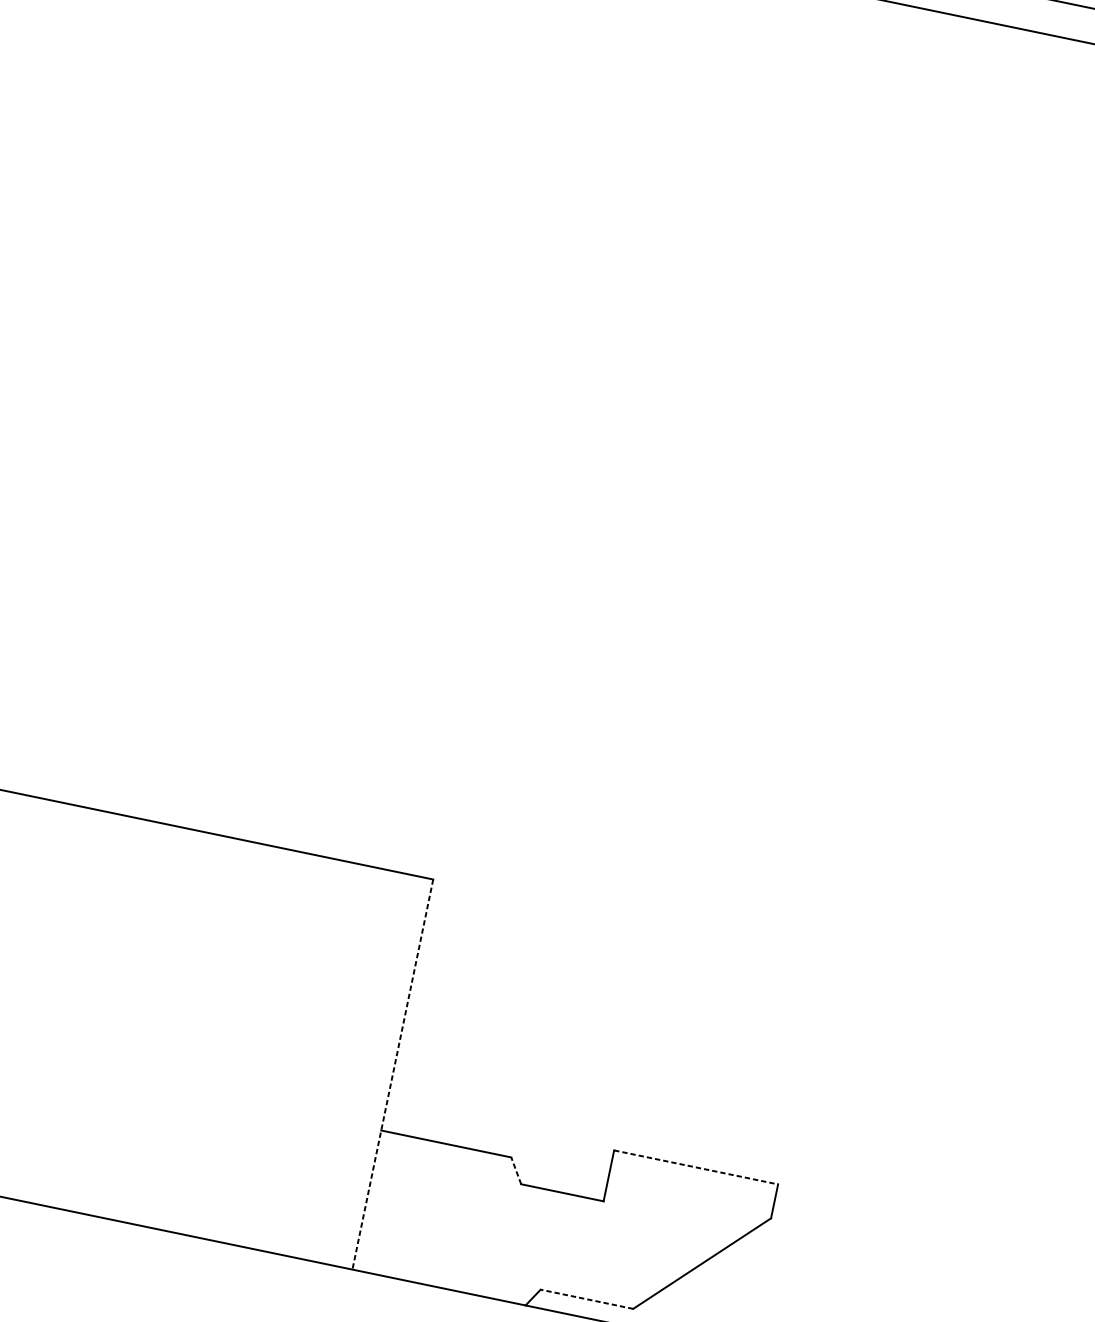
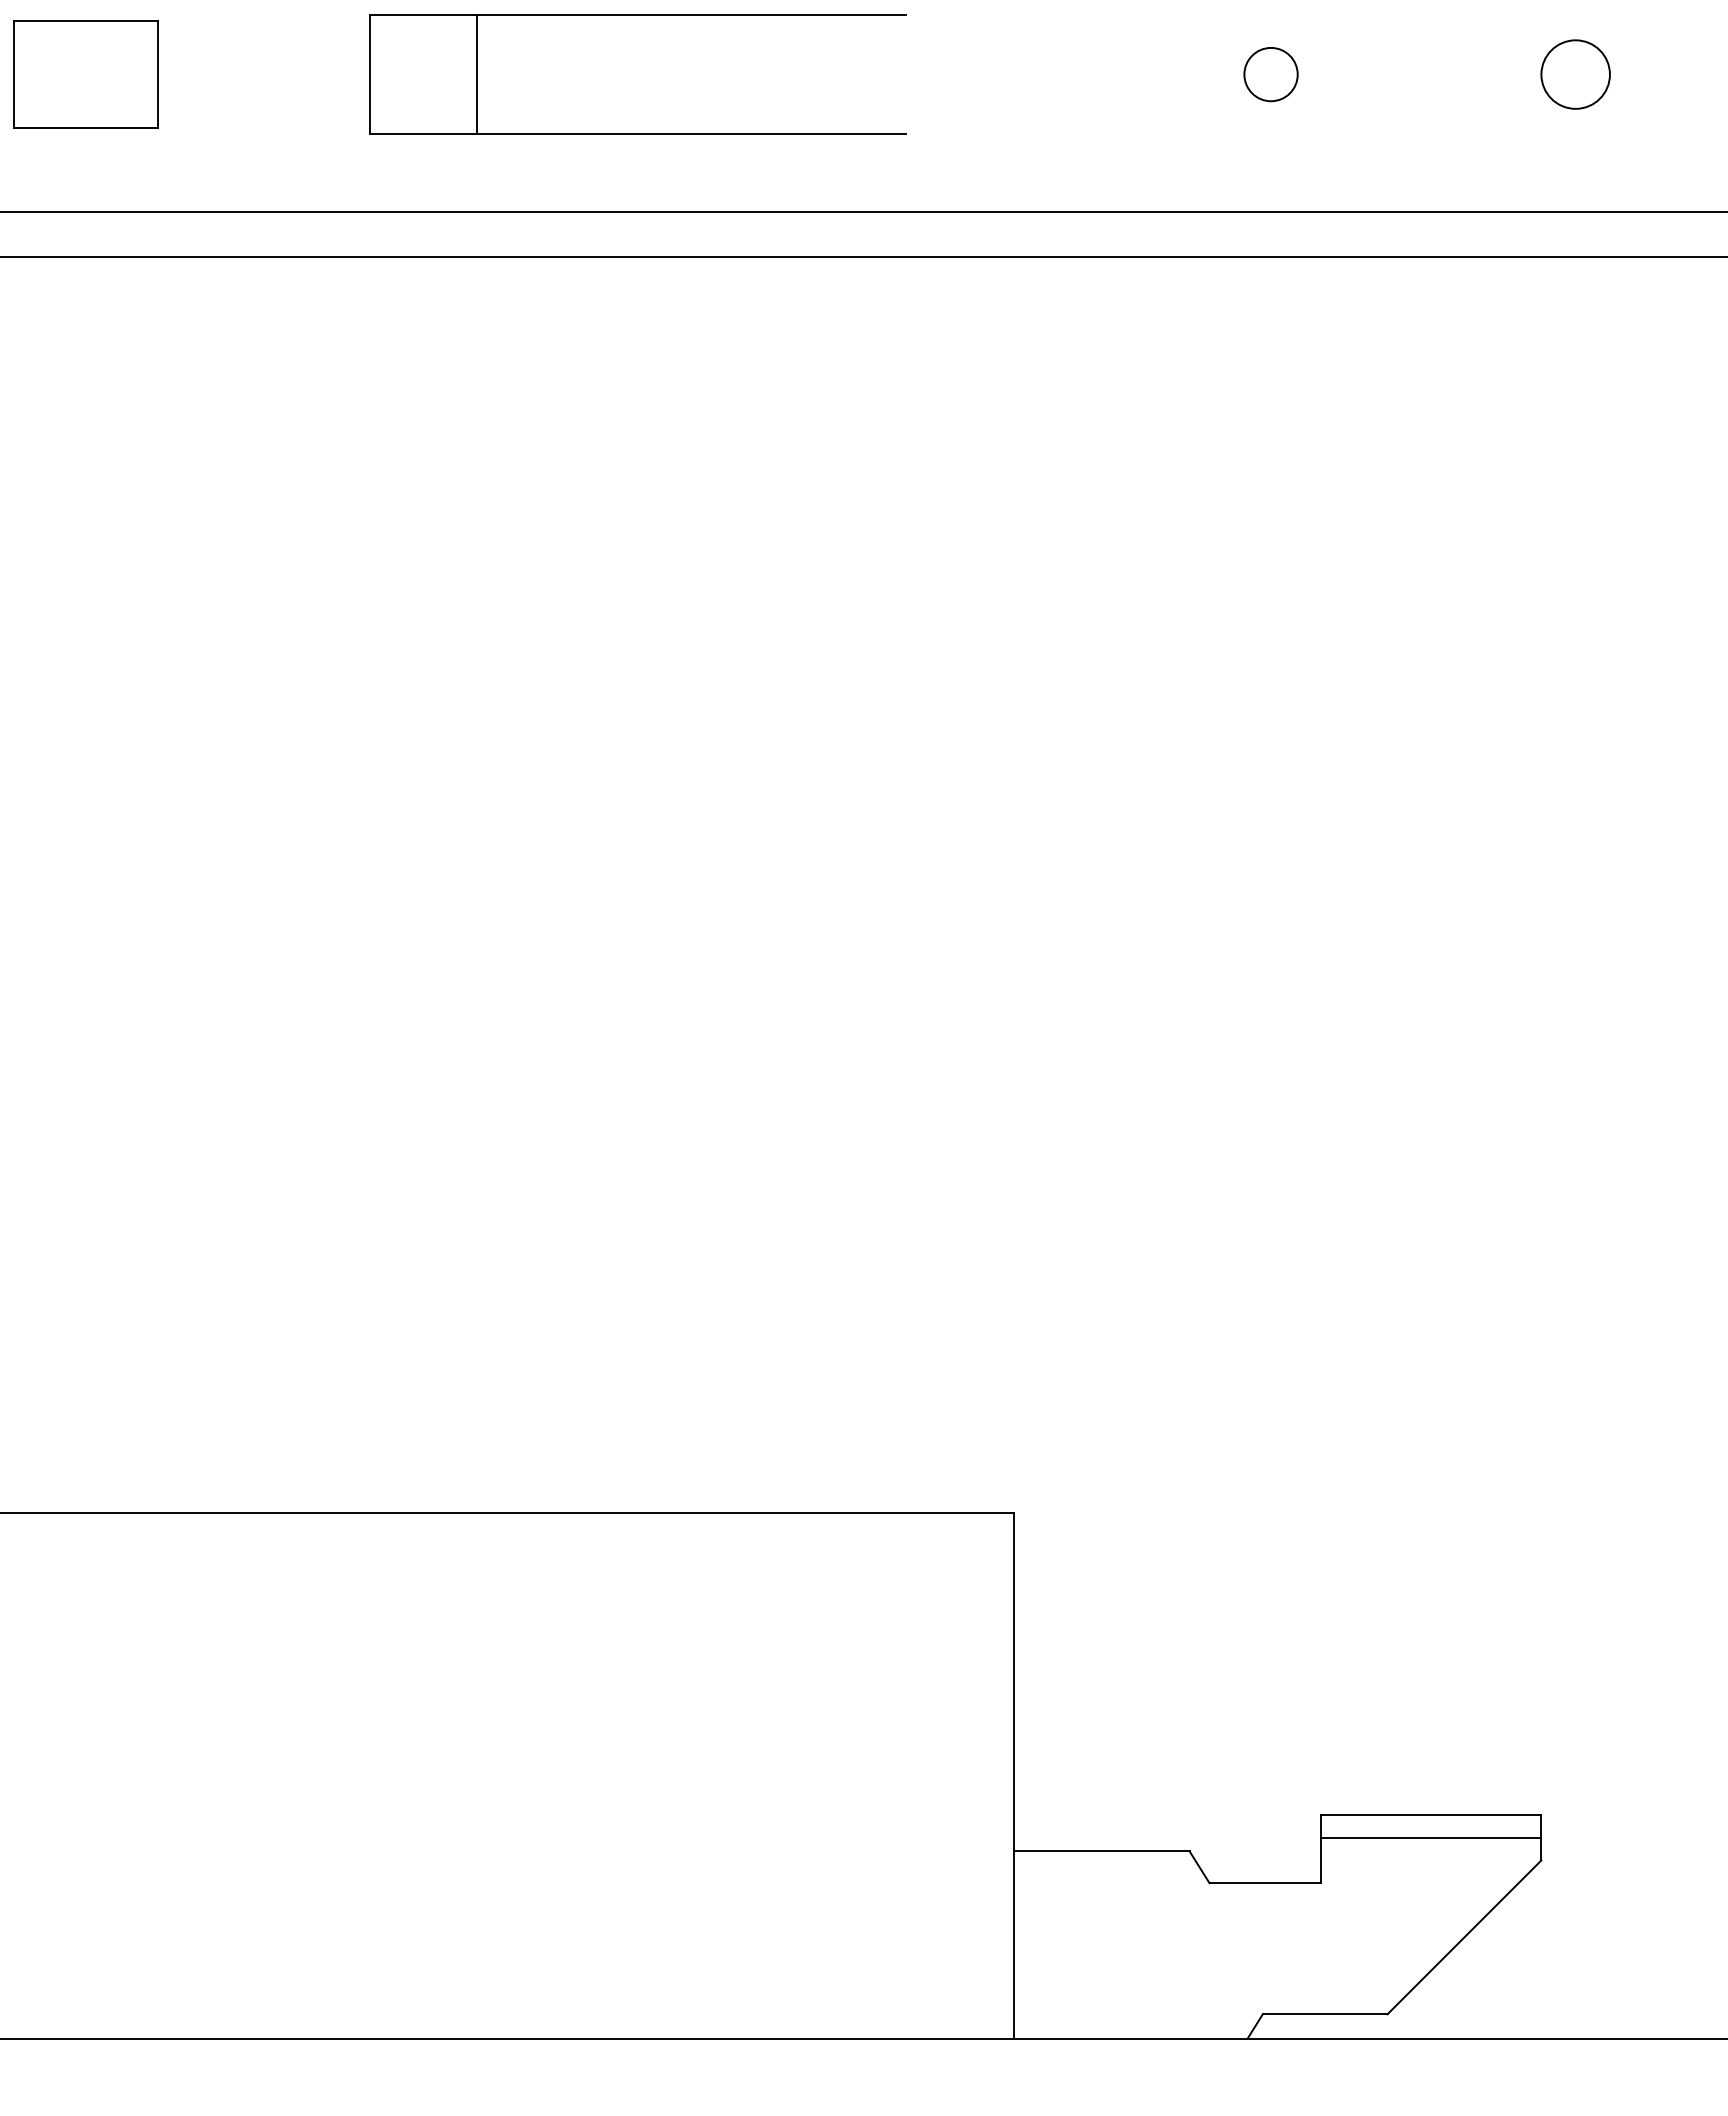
line: (392, 1074) -> (1014, 1775), dashed -> solid
line: (696, 1167) -> (1431, 1814), dashed -> solid
line: (516, 1171) -> (1199, 1867), dashed -> solid
line: (692, 1184) -> (1430, 1837), added
line: (586, 1299) -> (1324, 2014), dashed -> solid

